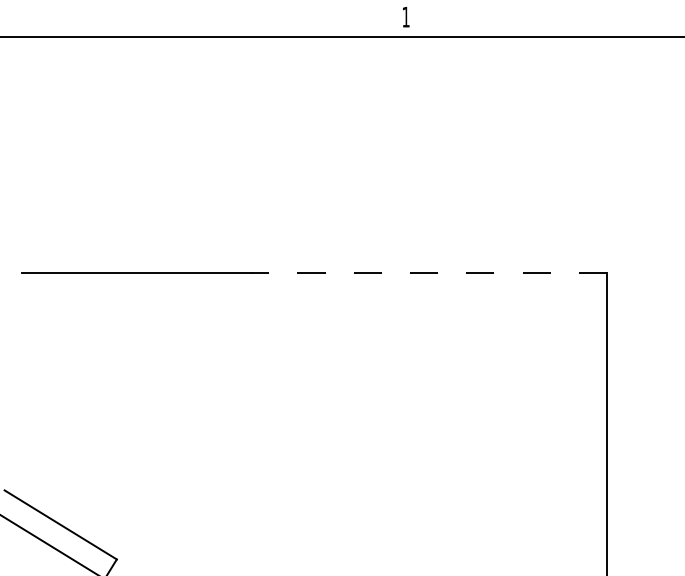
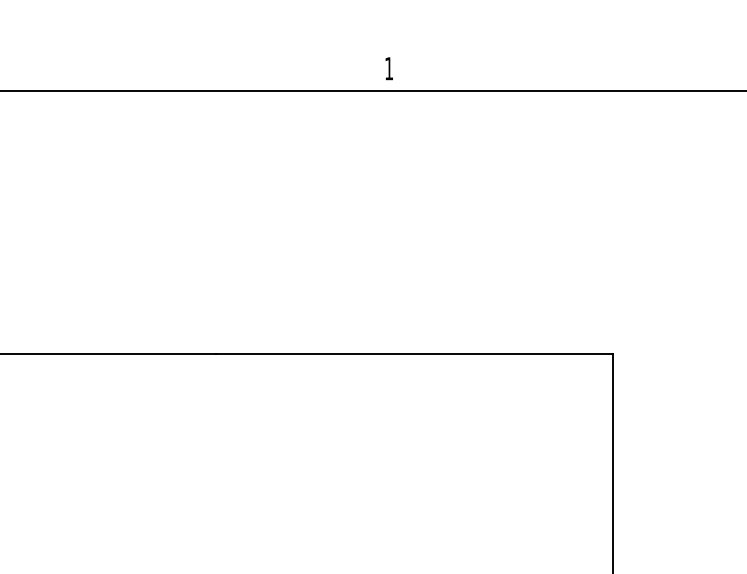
line: (428, 273) -> (414, 354), dashed -> solid

